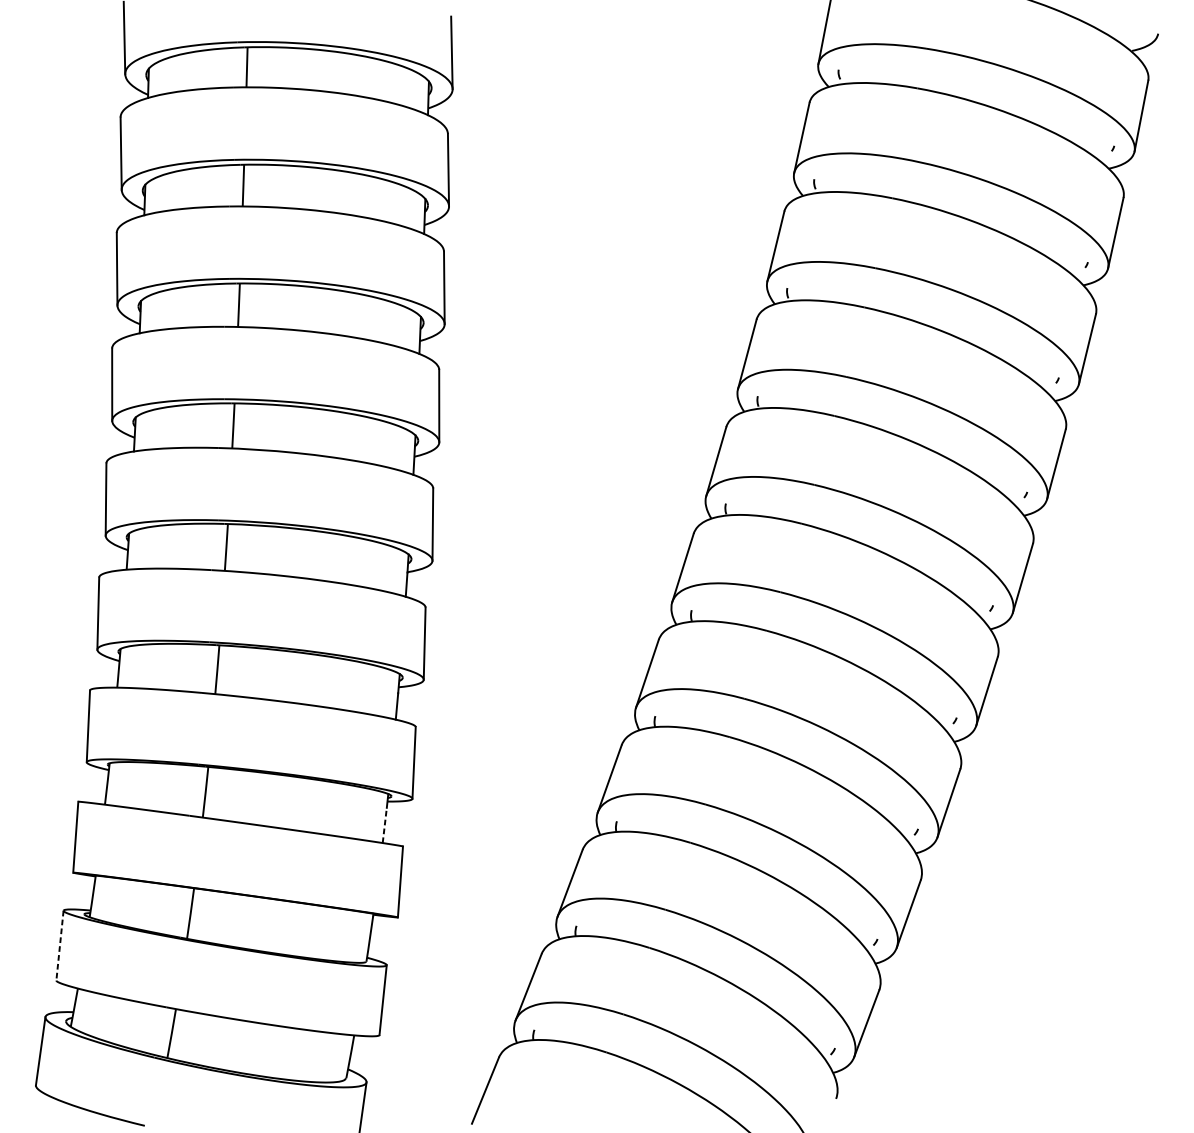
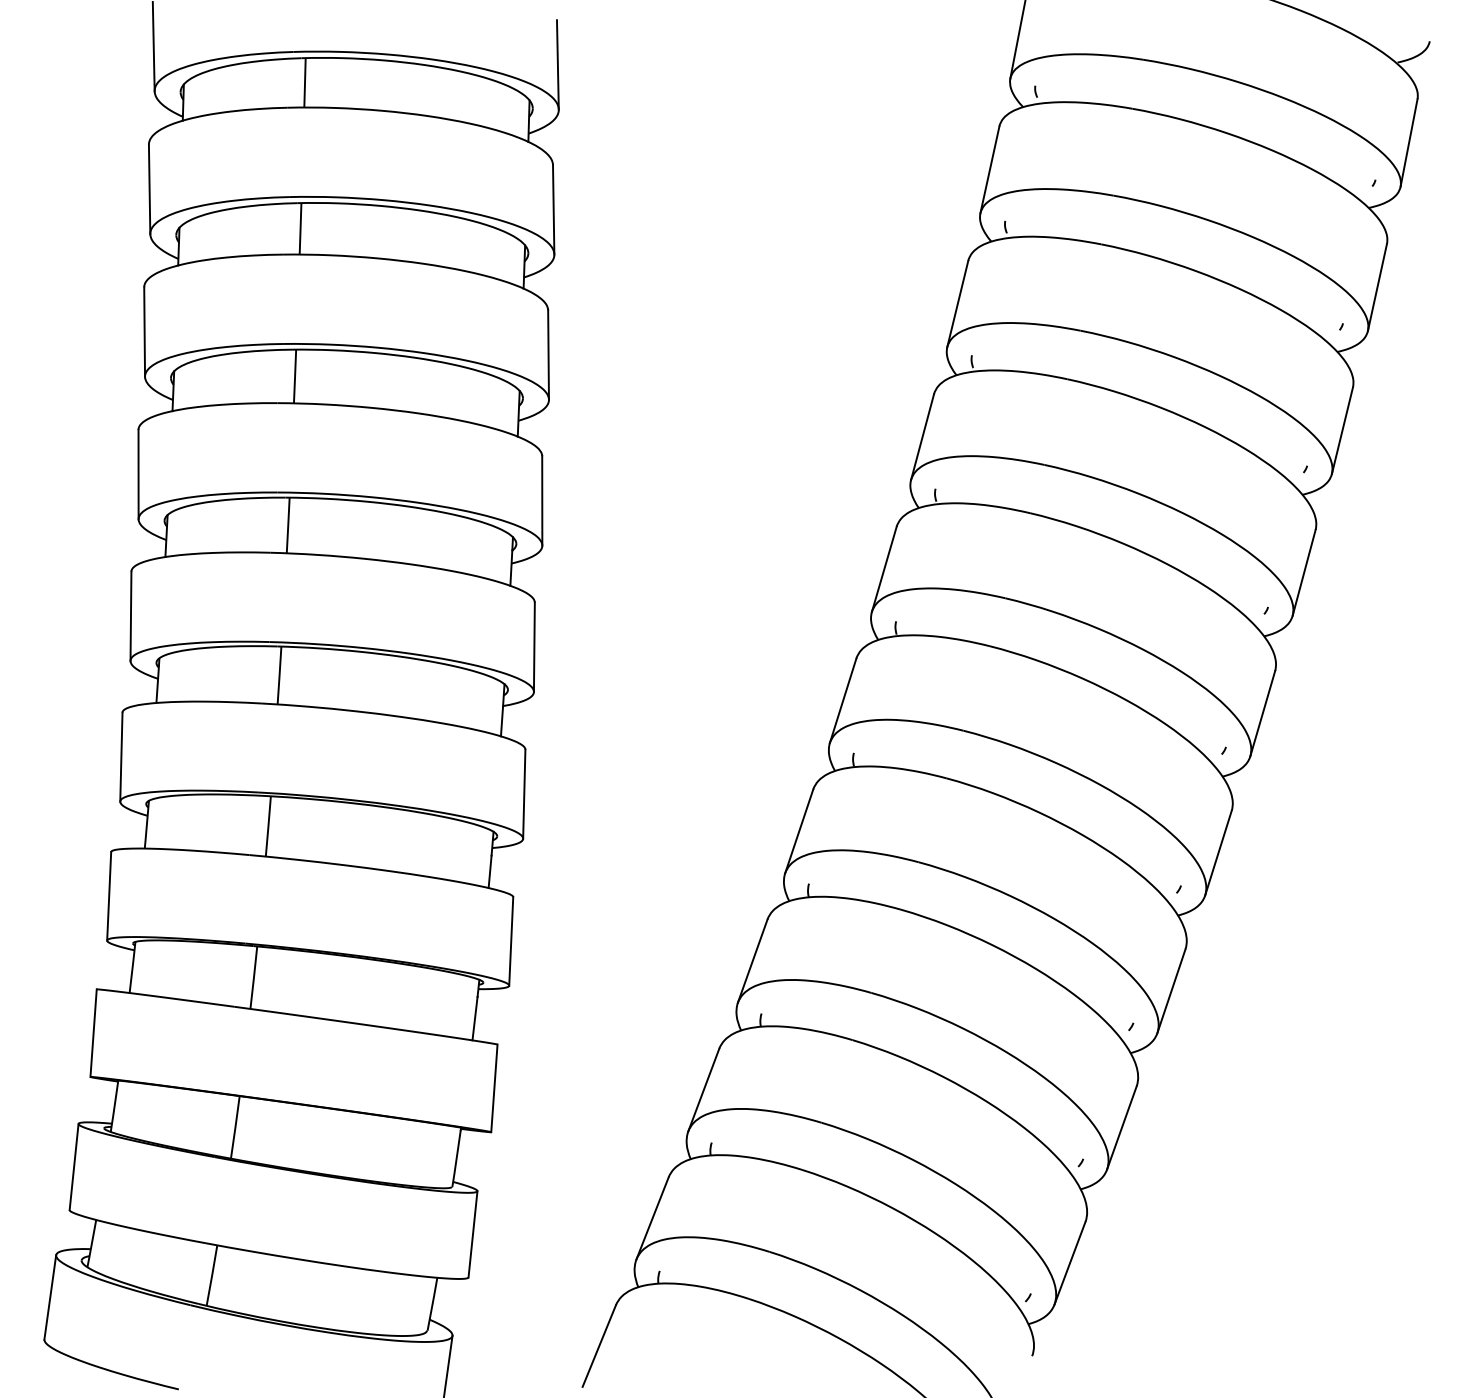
line: (385, 825) -> (475, 1018), dashed -> solid
line: (60, 946) -> (74, 1167), dashed -> solid

